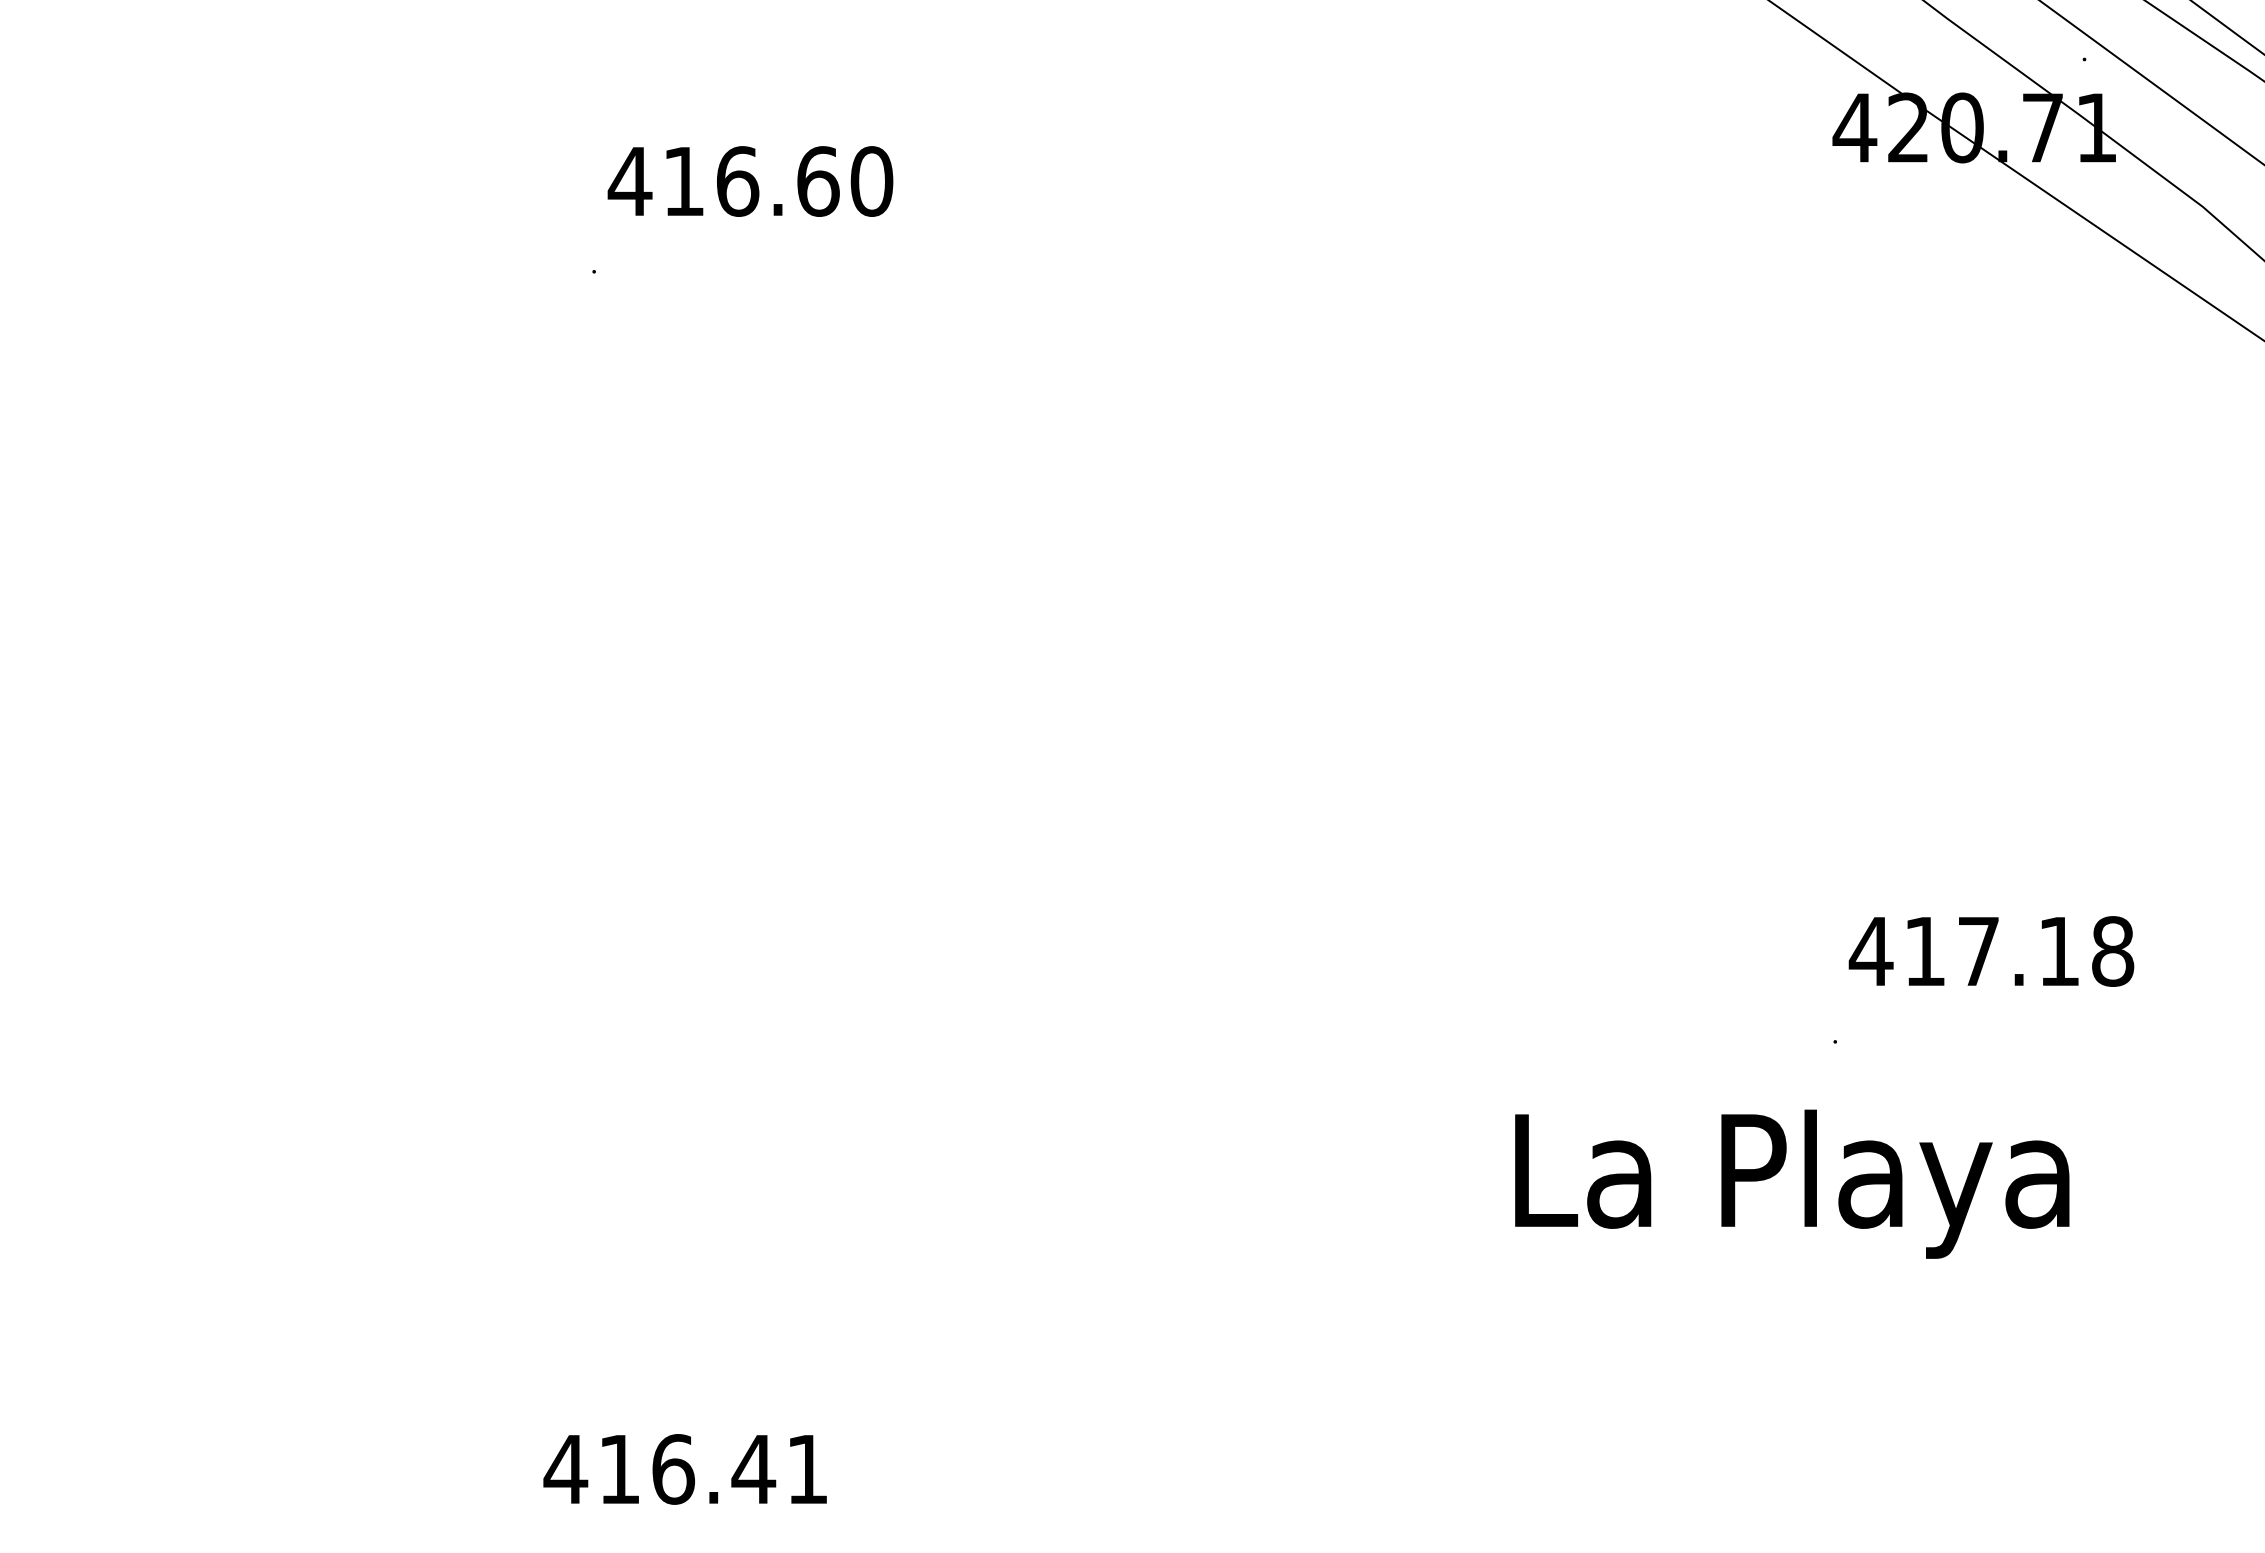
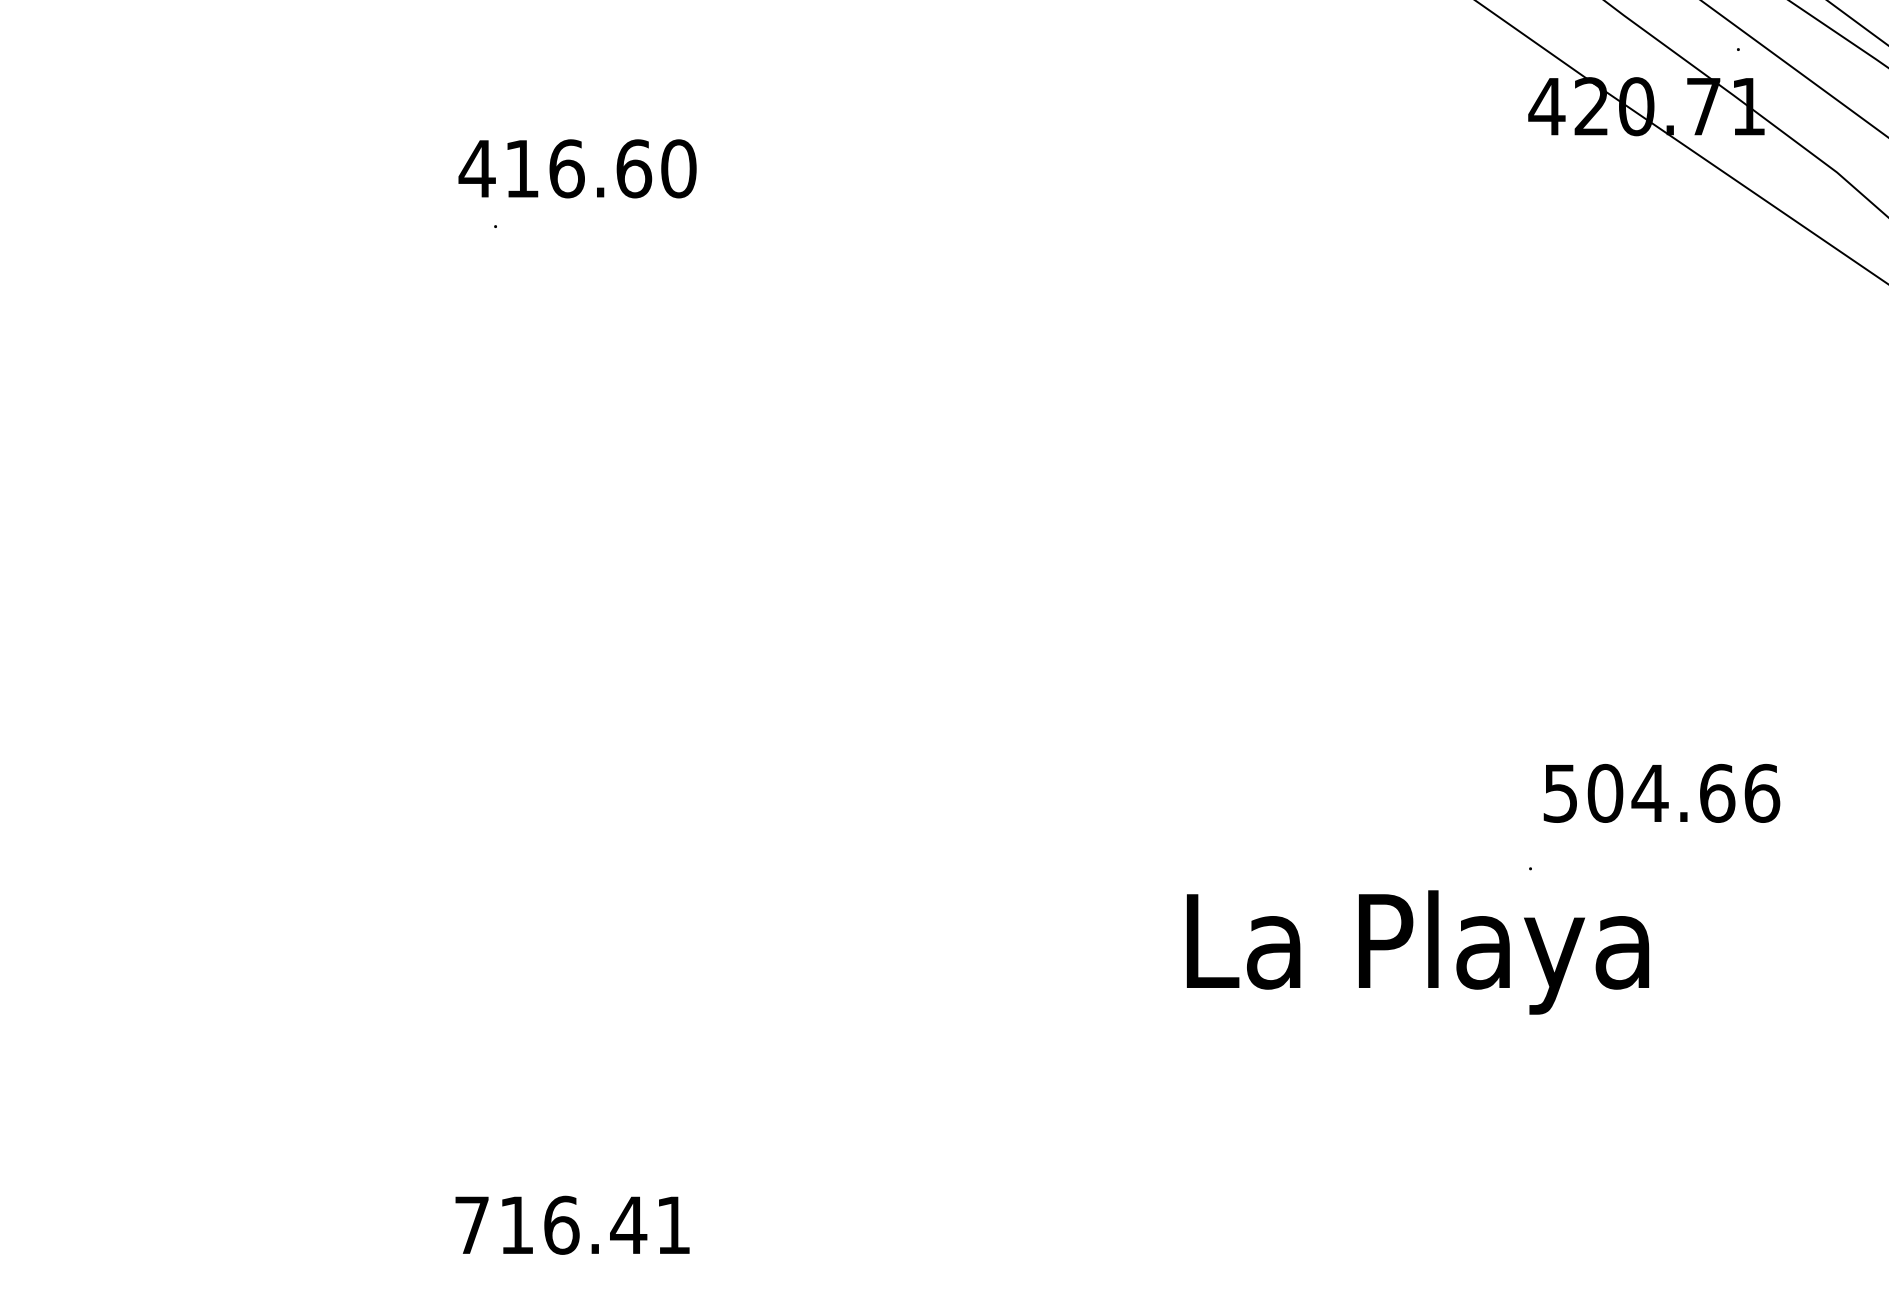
text: (750, 181) -> (577, 168), moved
text: (1991, 951) -> (1660, 793), 417.18 -> 504.66
text: (1792, 1183) -> (1418, 951), moved
text: (565, 1469) -> (471, 1225), 416.41 -> 716.41

